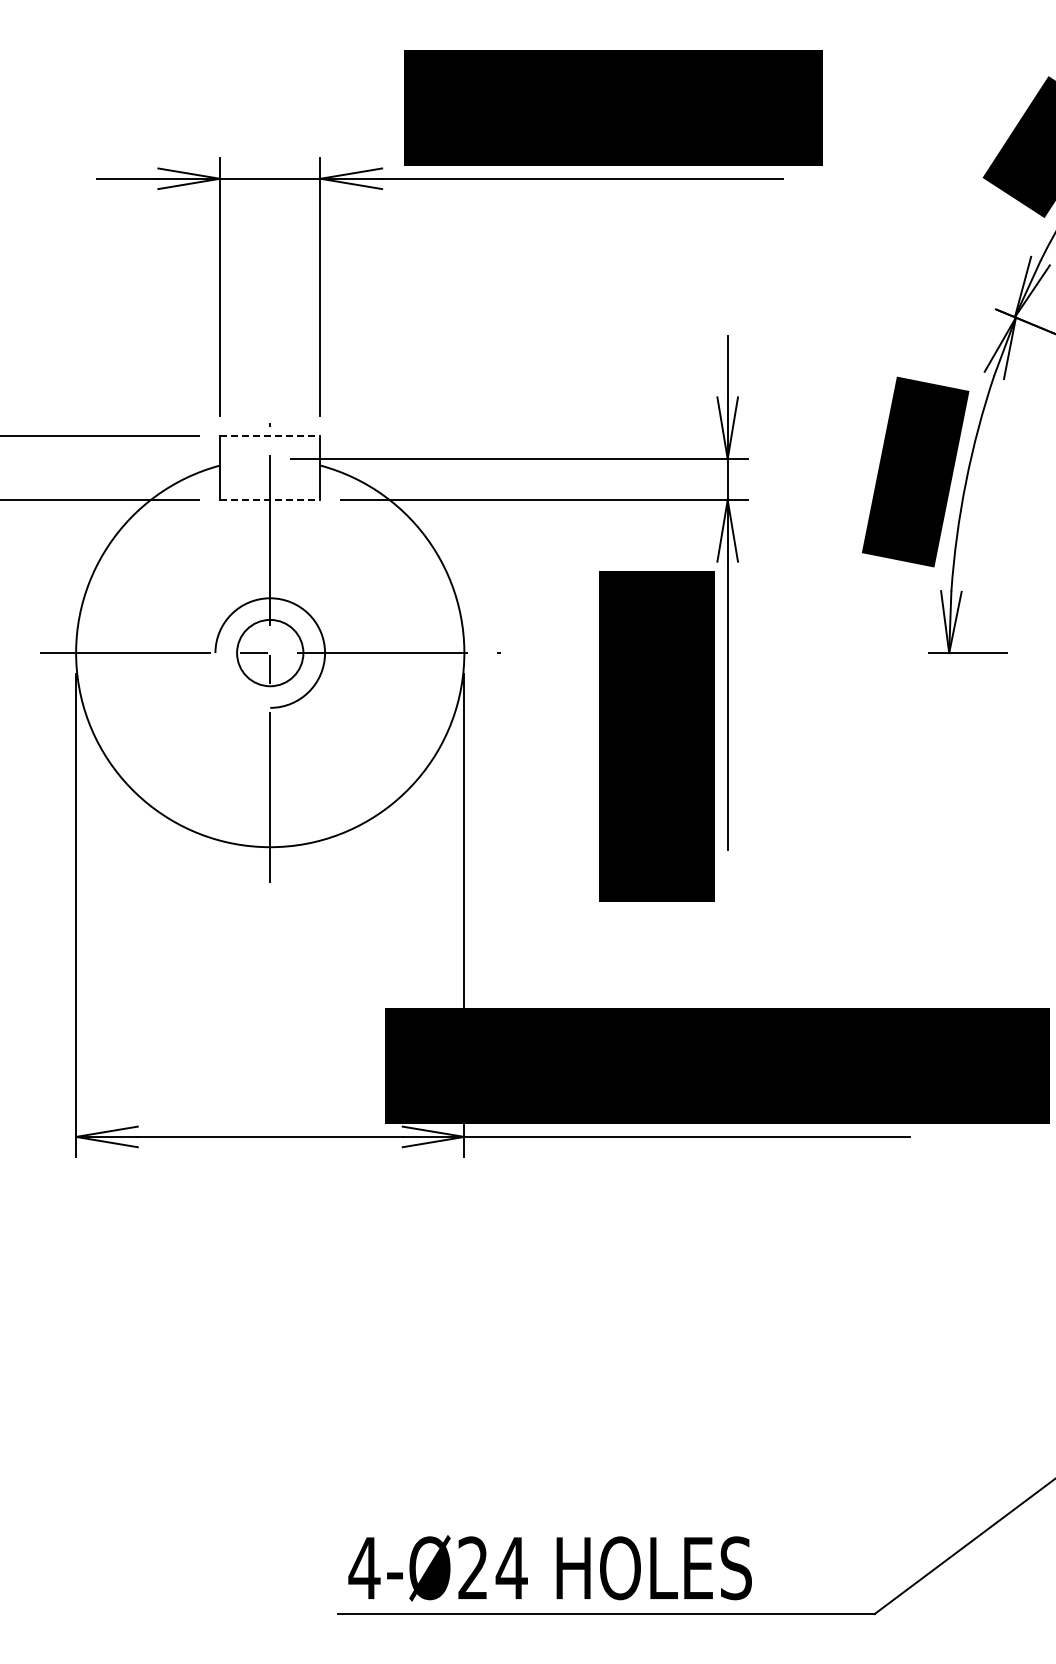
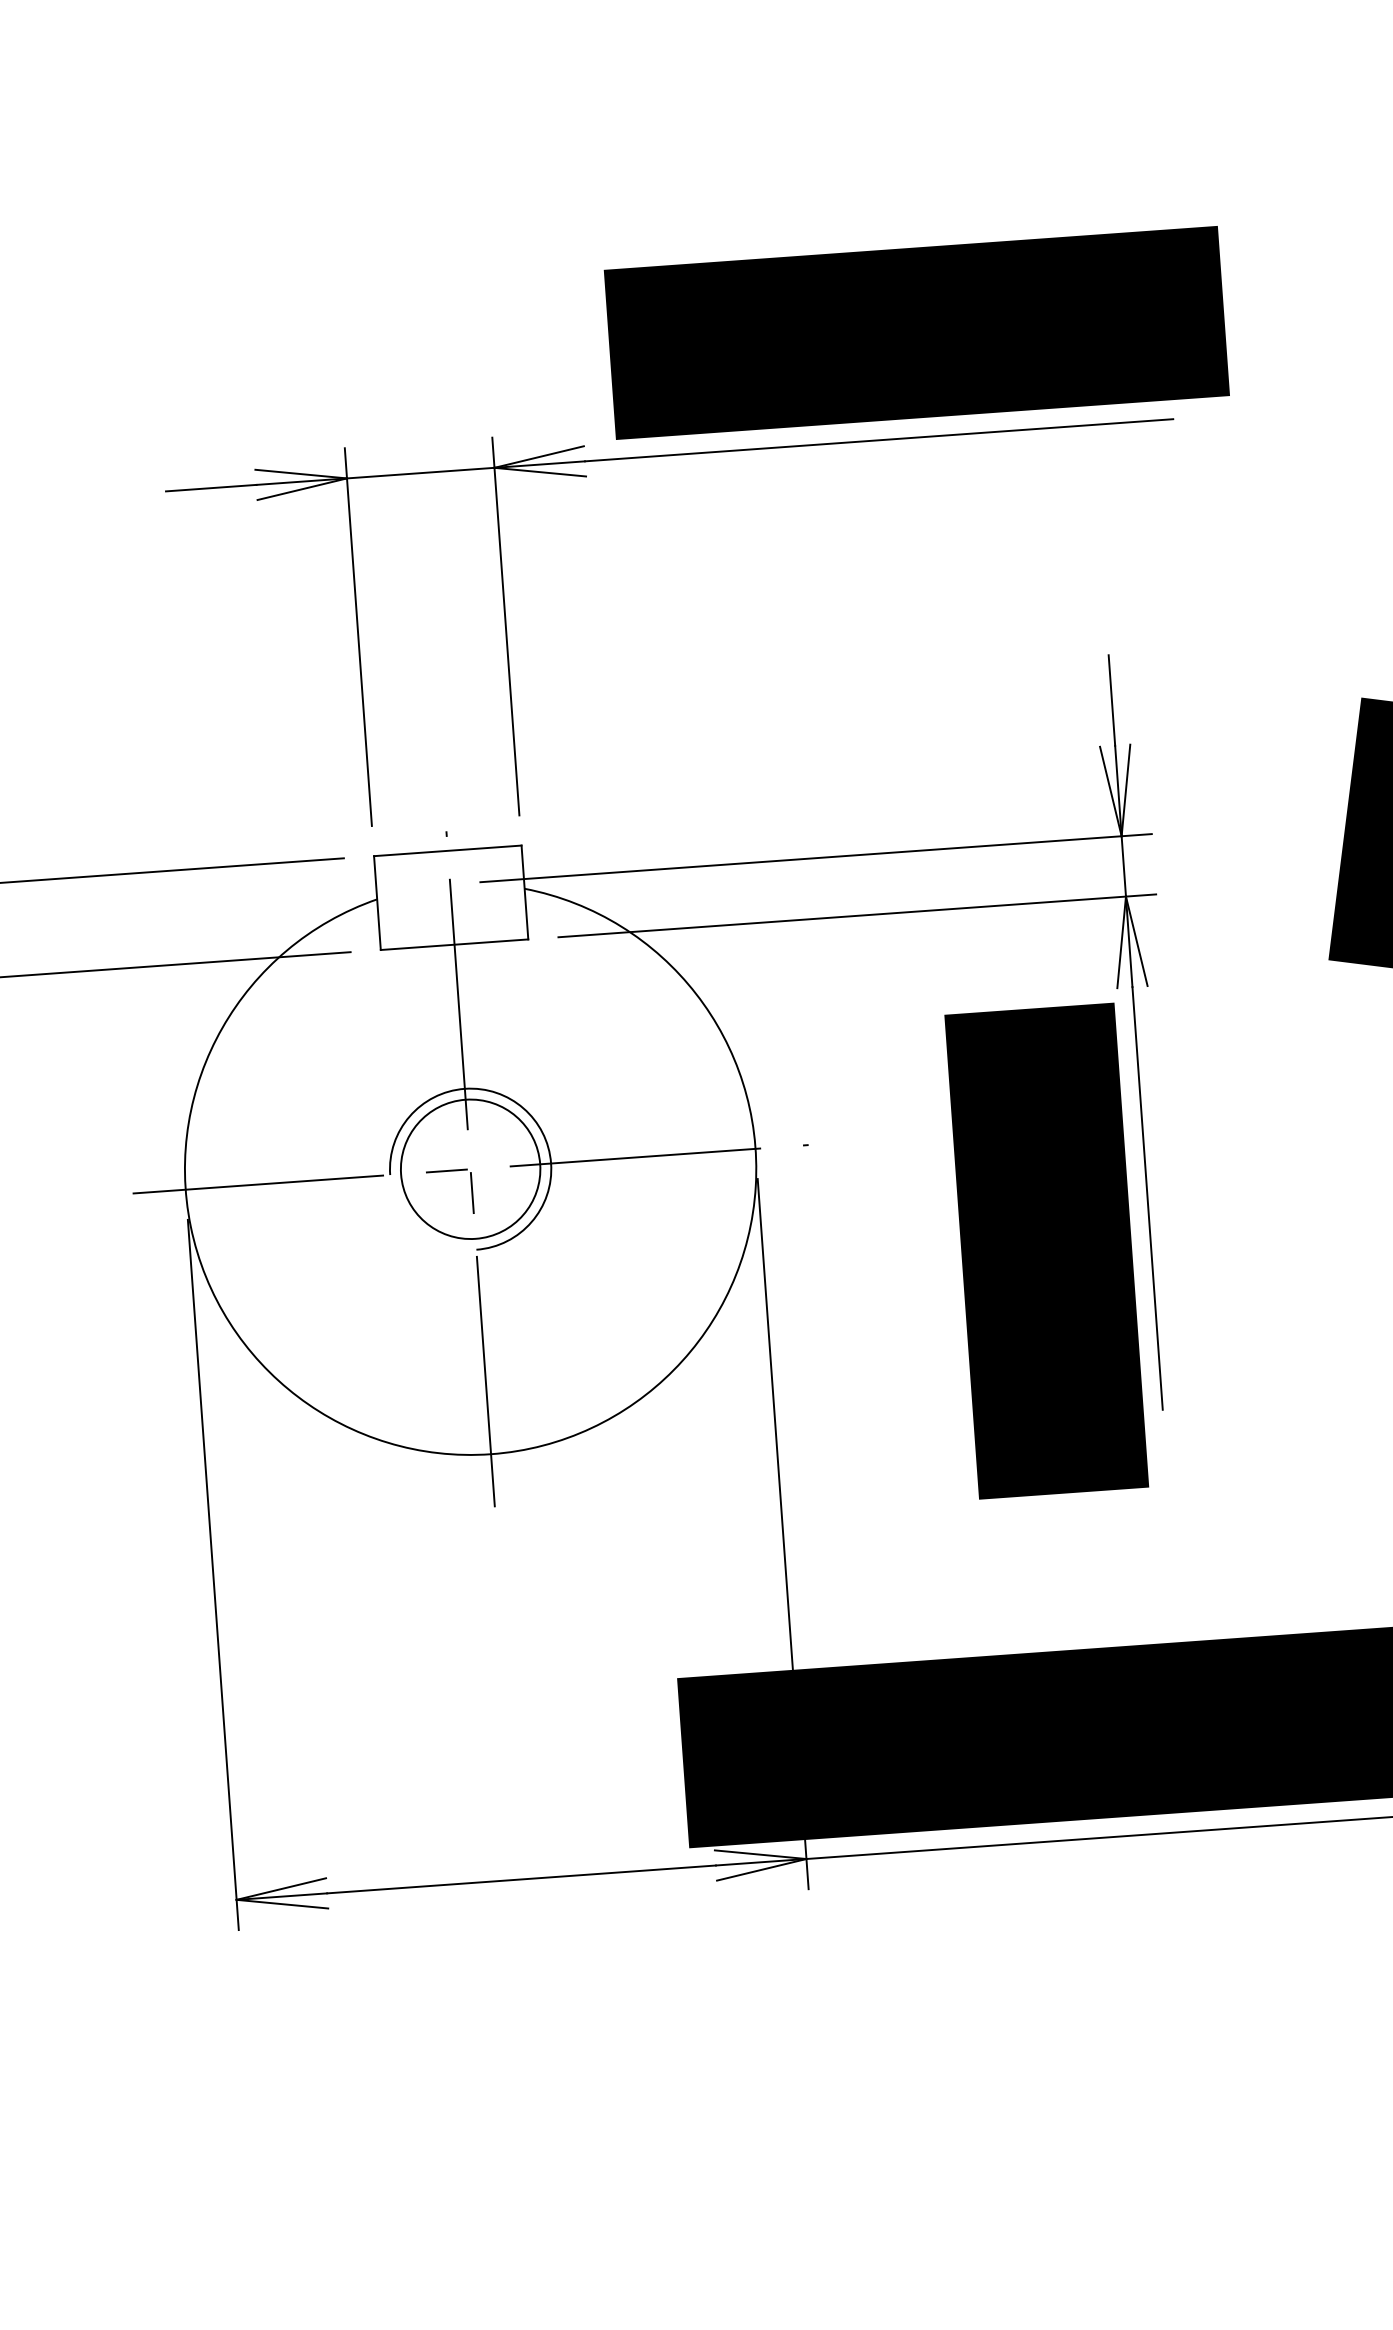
line: (270, 436) -> (448, 851), dashed -> solid
line: (270, 500) -> (454, 945), dashed -> solid
circle: (269, 652) -> (469, 1168), size x1.43

